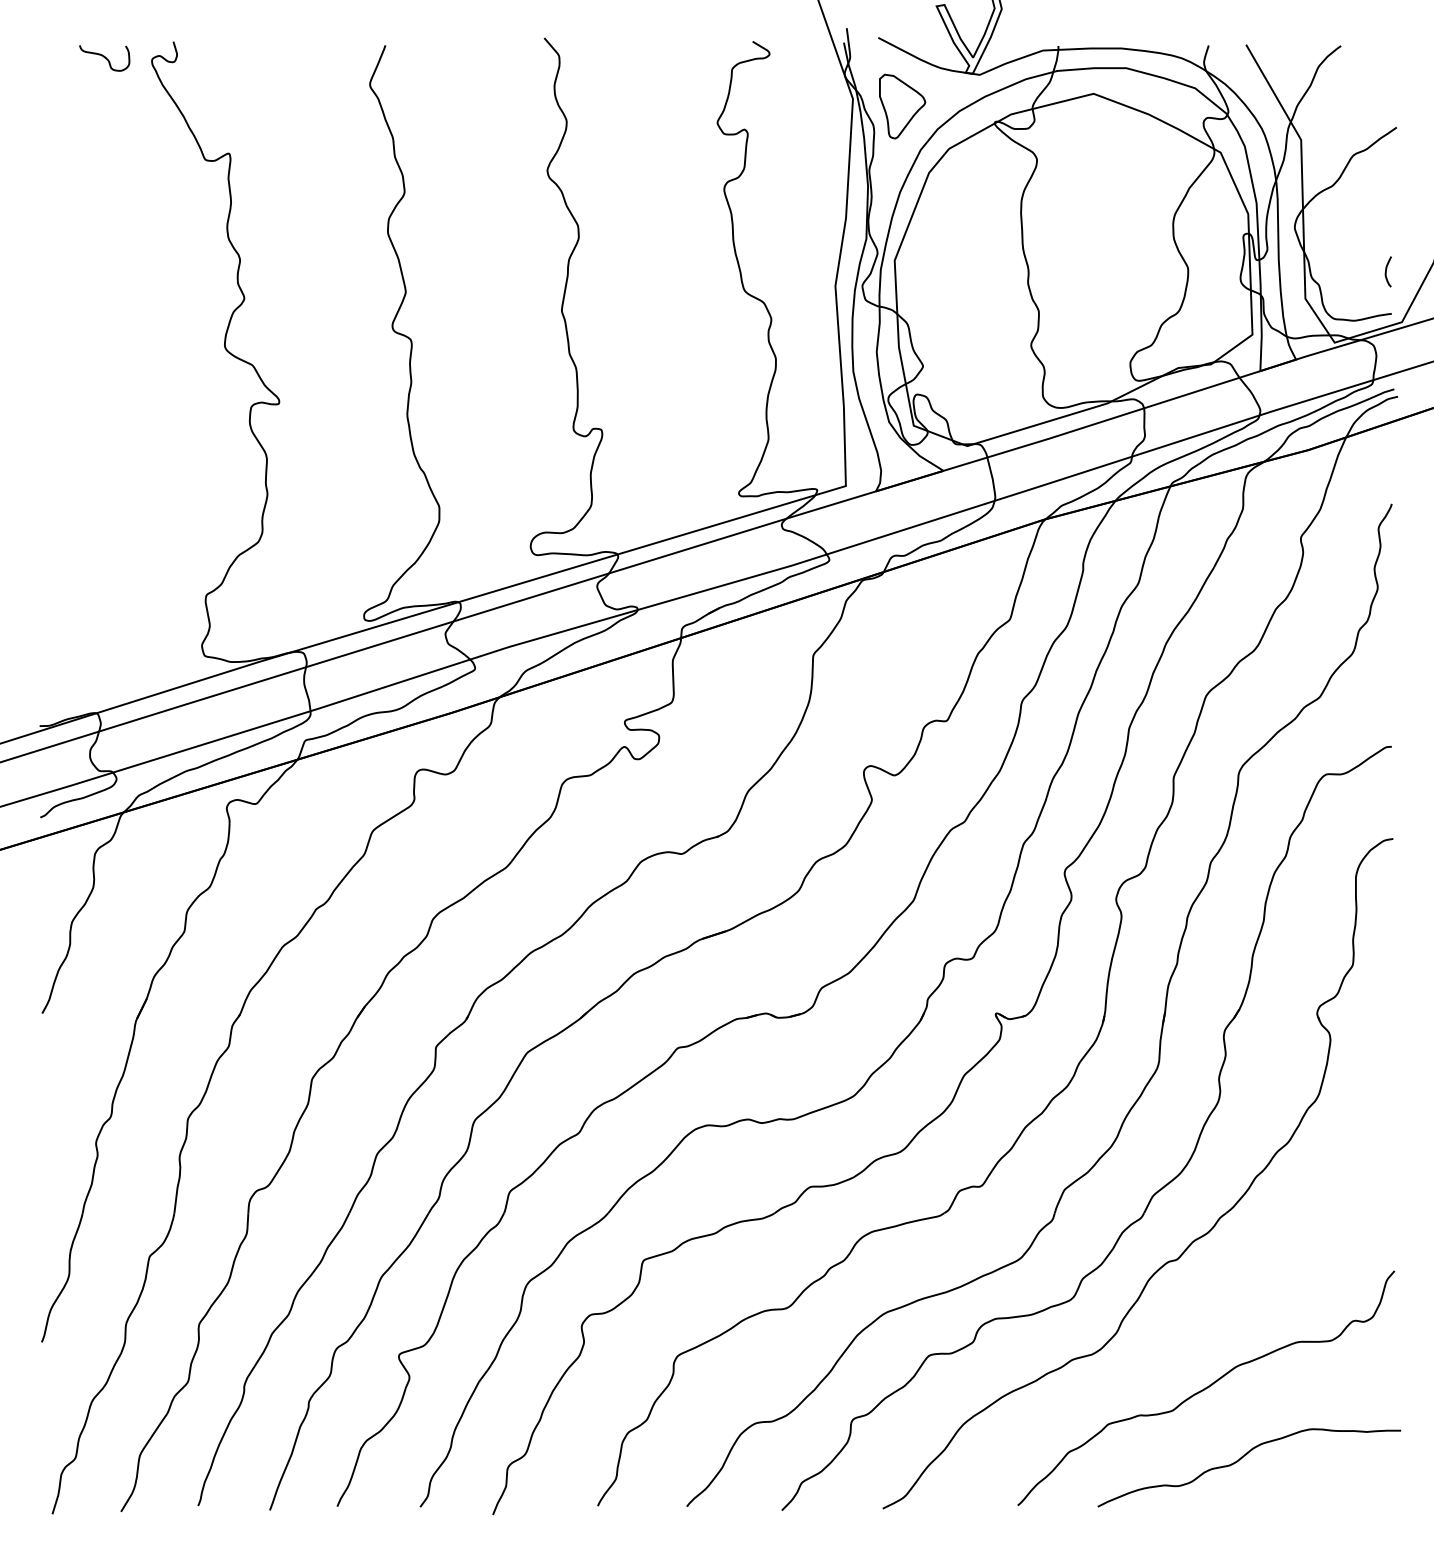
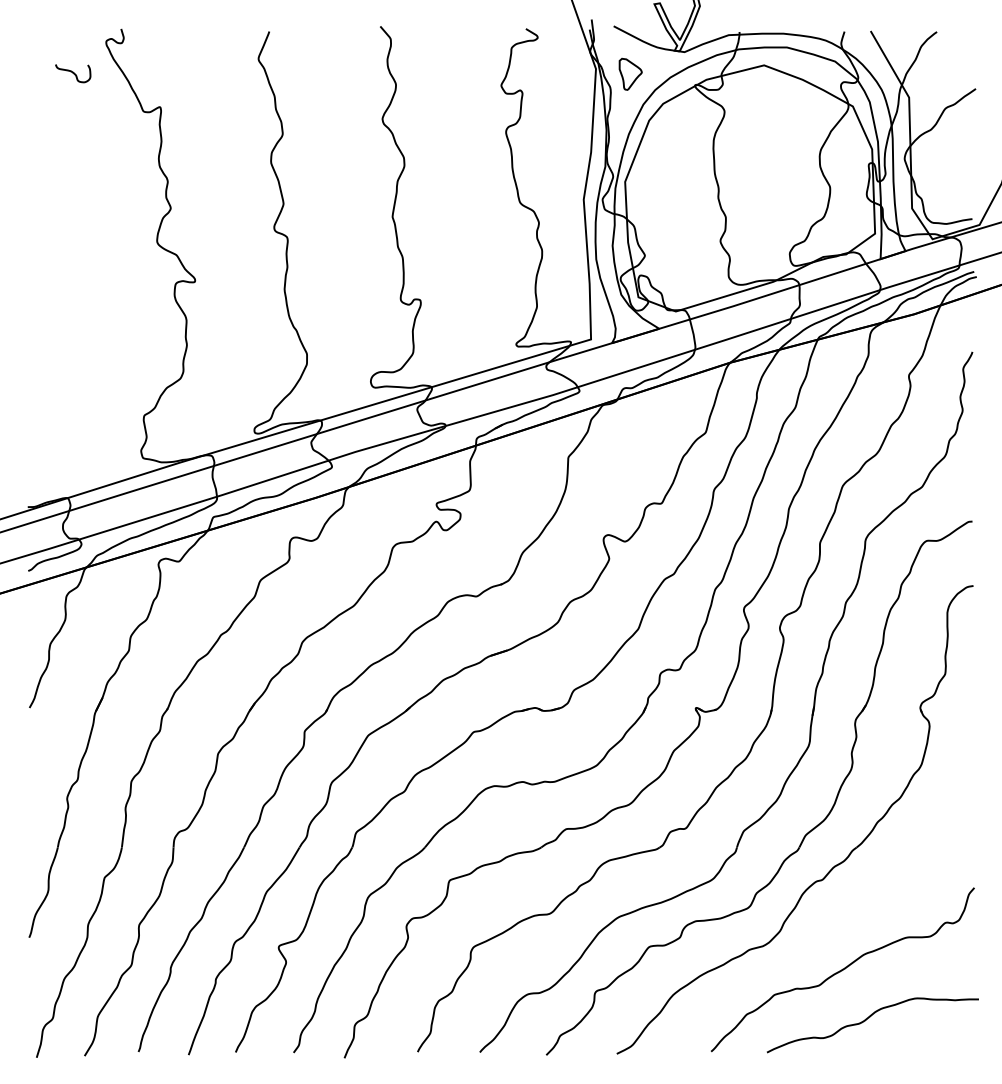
curve: (105, 58) -> (73, 73), moved
part: (902, 106) -> (630, 74), size x0.7
curve: (1387, 271) -> (969, 189), removed

